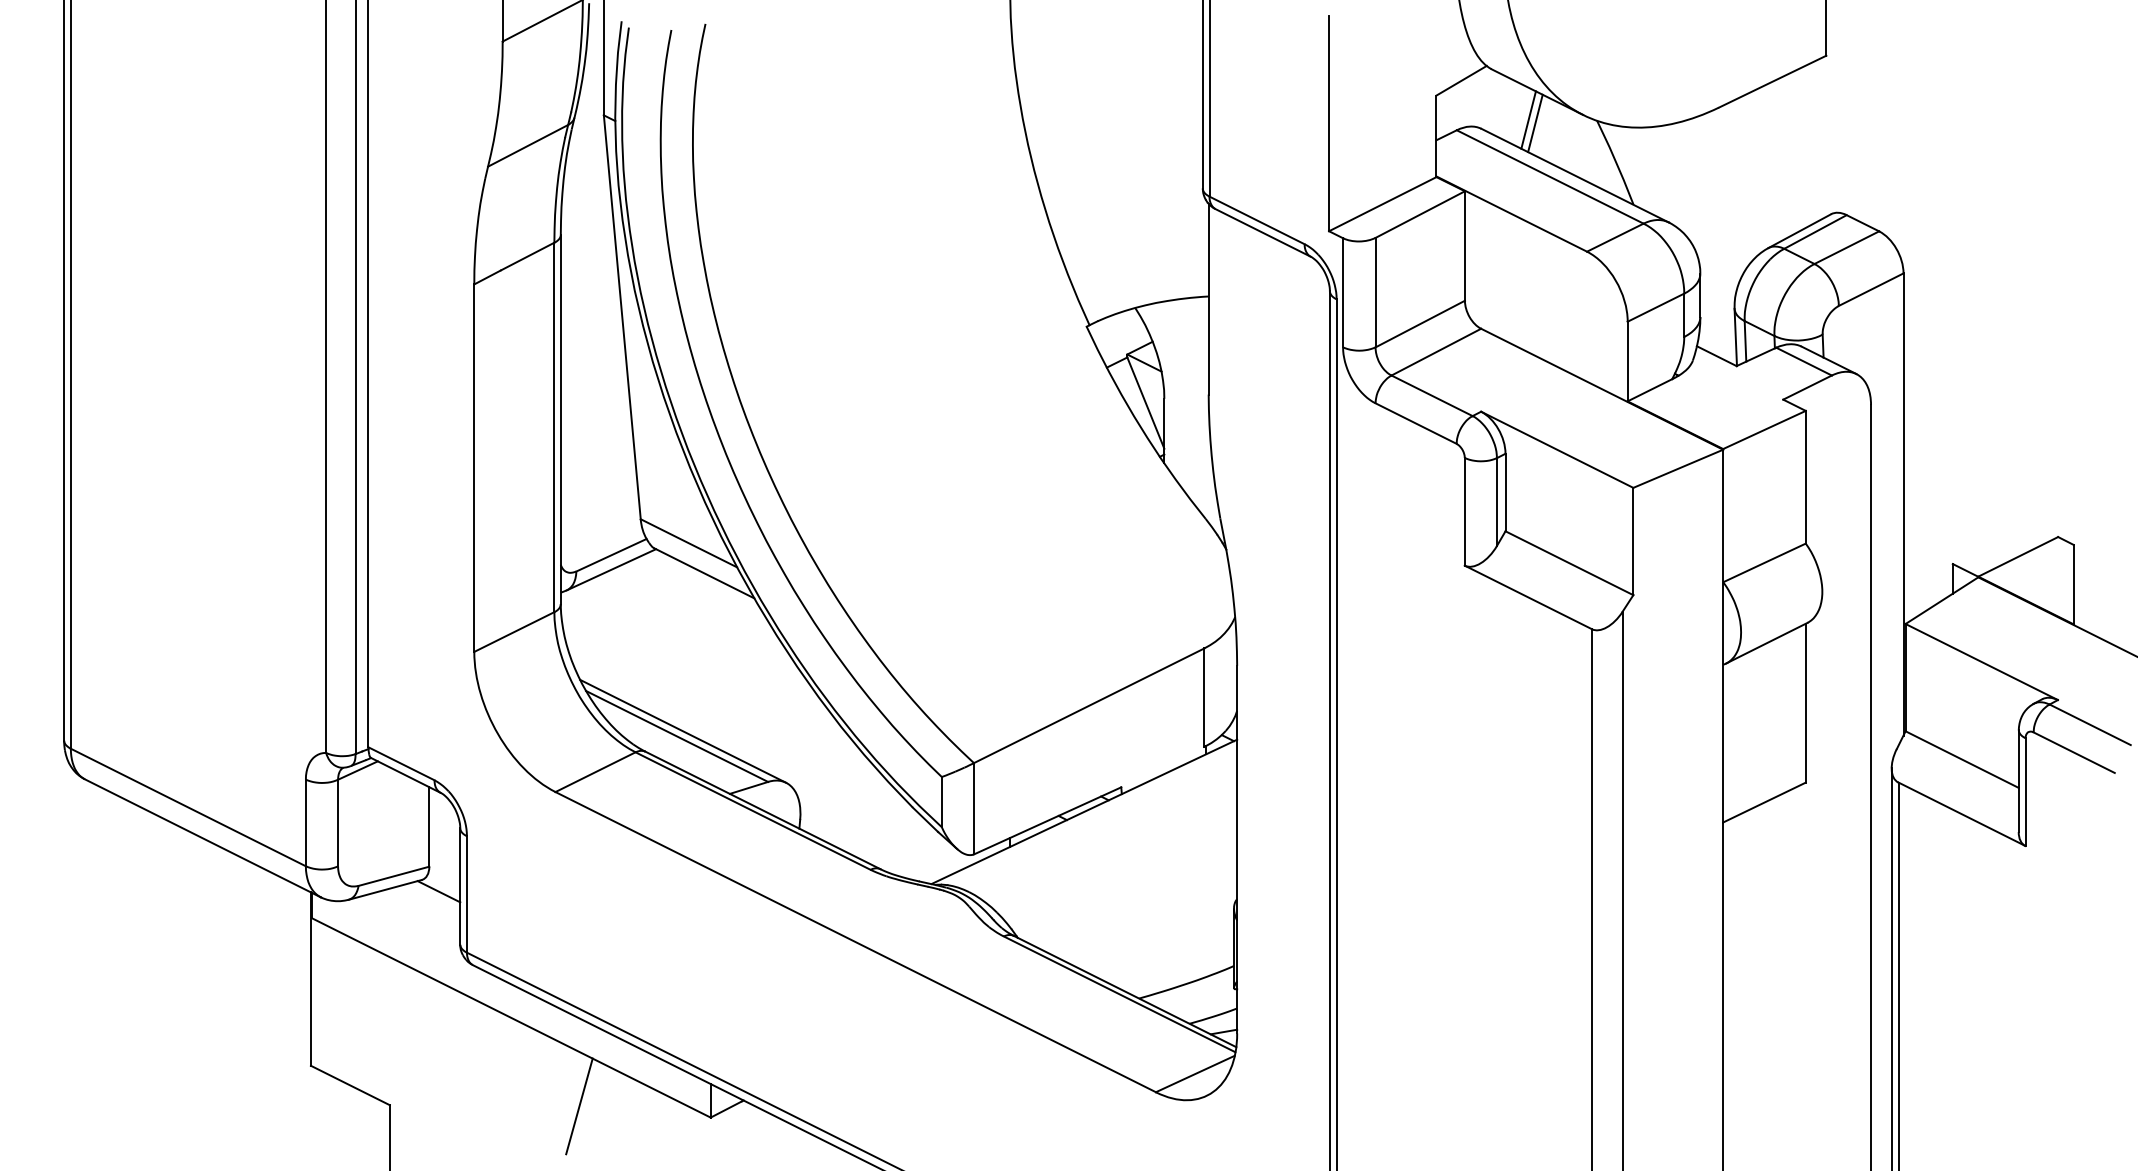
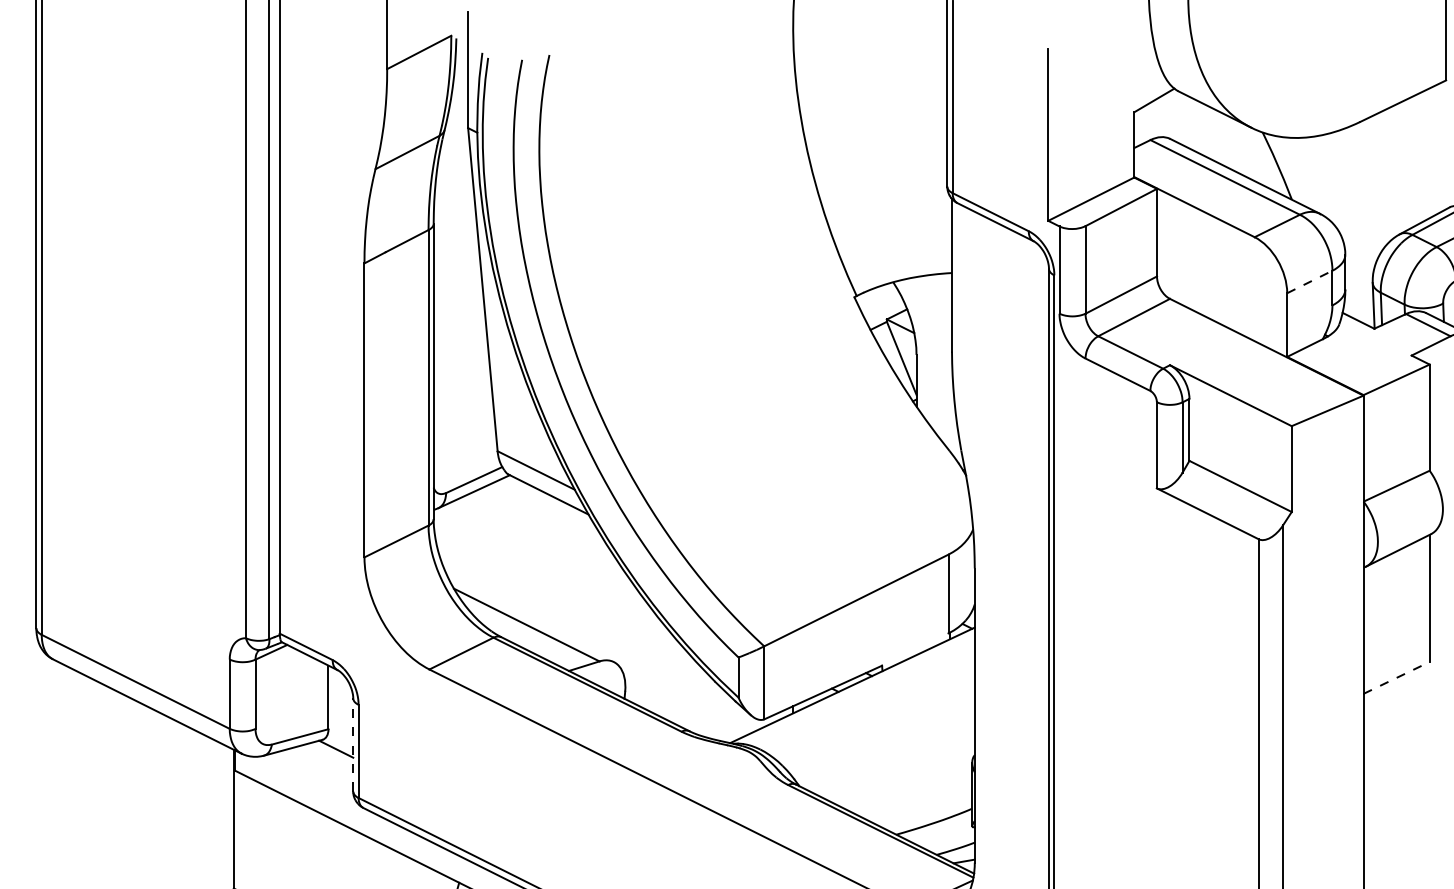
line: (1528, 119) -> (1207, 131), removed
line: (1535, 123) -> (1213, 134), removed
line: (1655, 307) -> (1309, 281), solid -> dashed
line: (683, 730) -> (531, 620), removed
line: (1764, 802) -> (1396, 677), solid -> dashed
line: (460, 885) -> (353, 744), solid -> dashed

